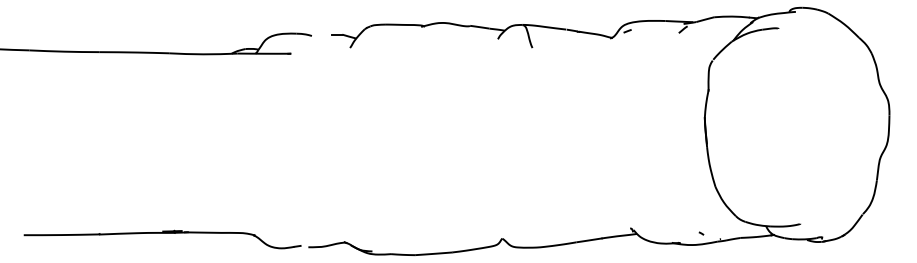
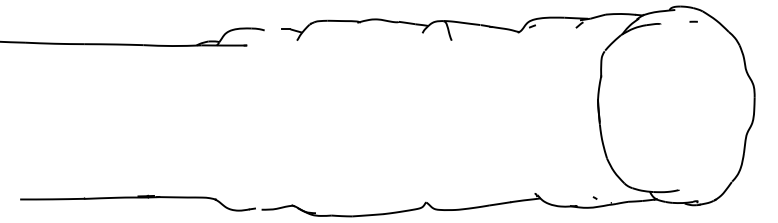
curve: (817, 25) -> (693, 21), added

